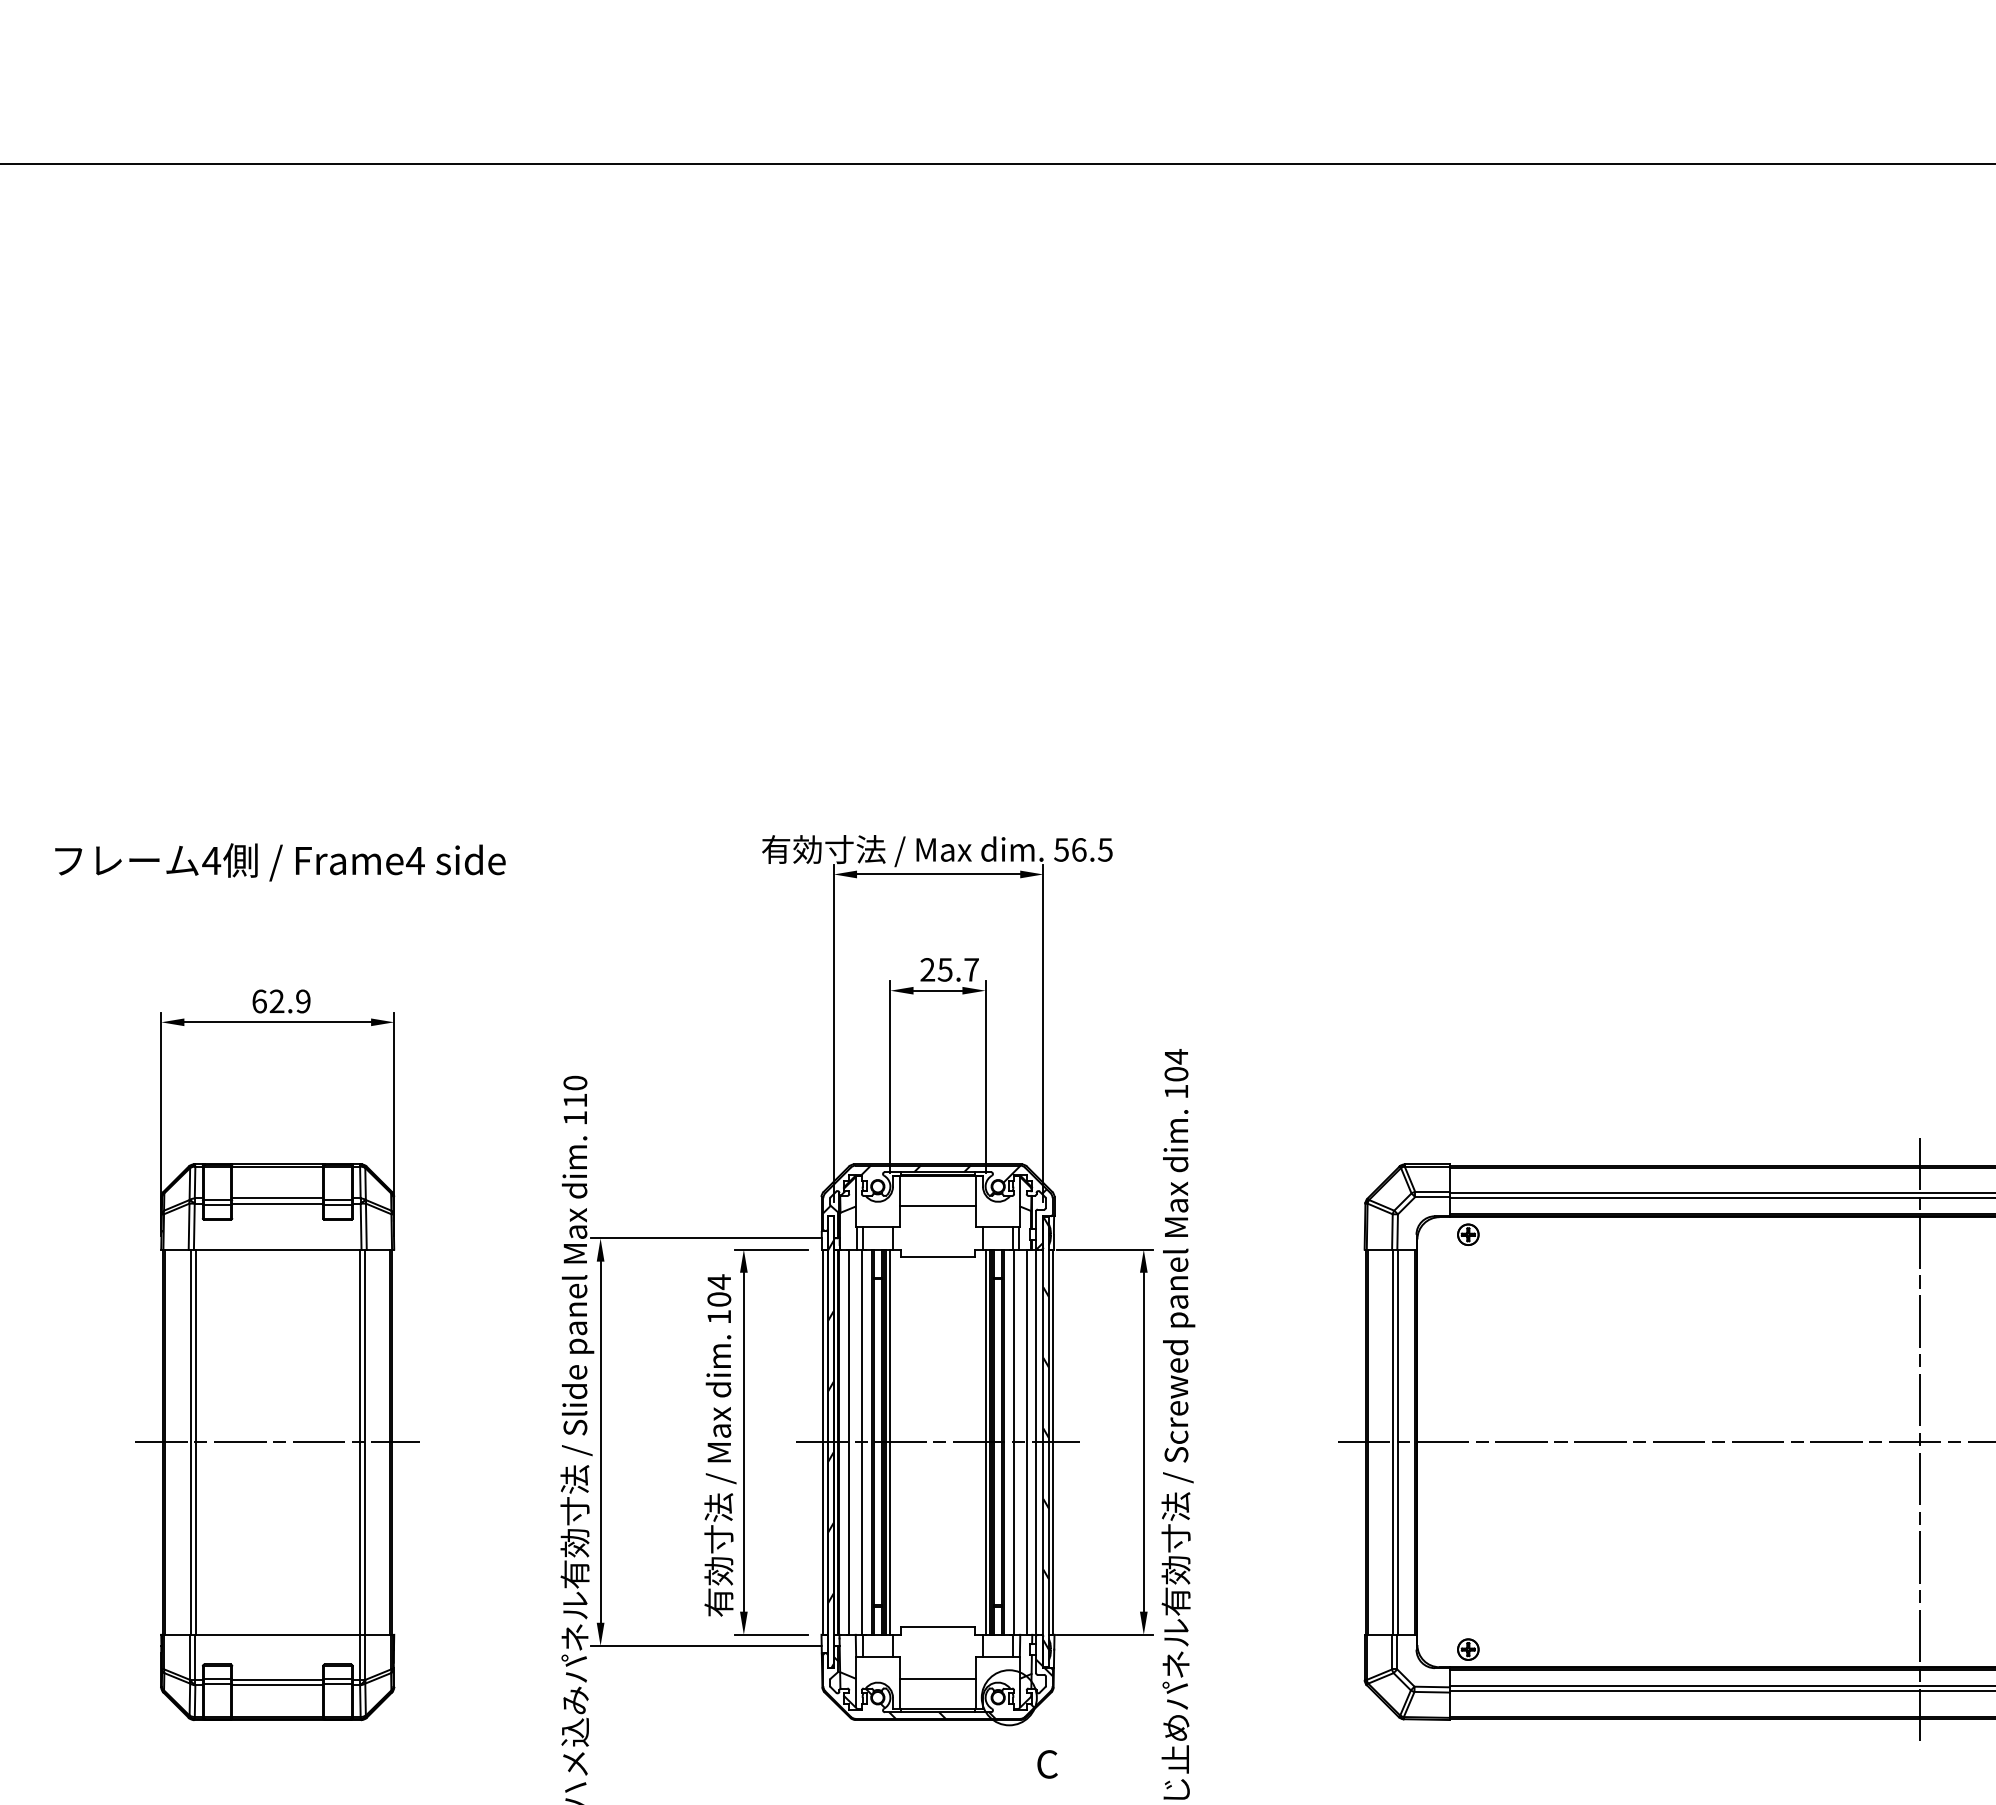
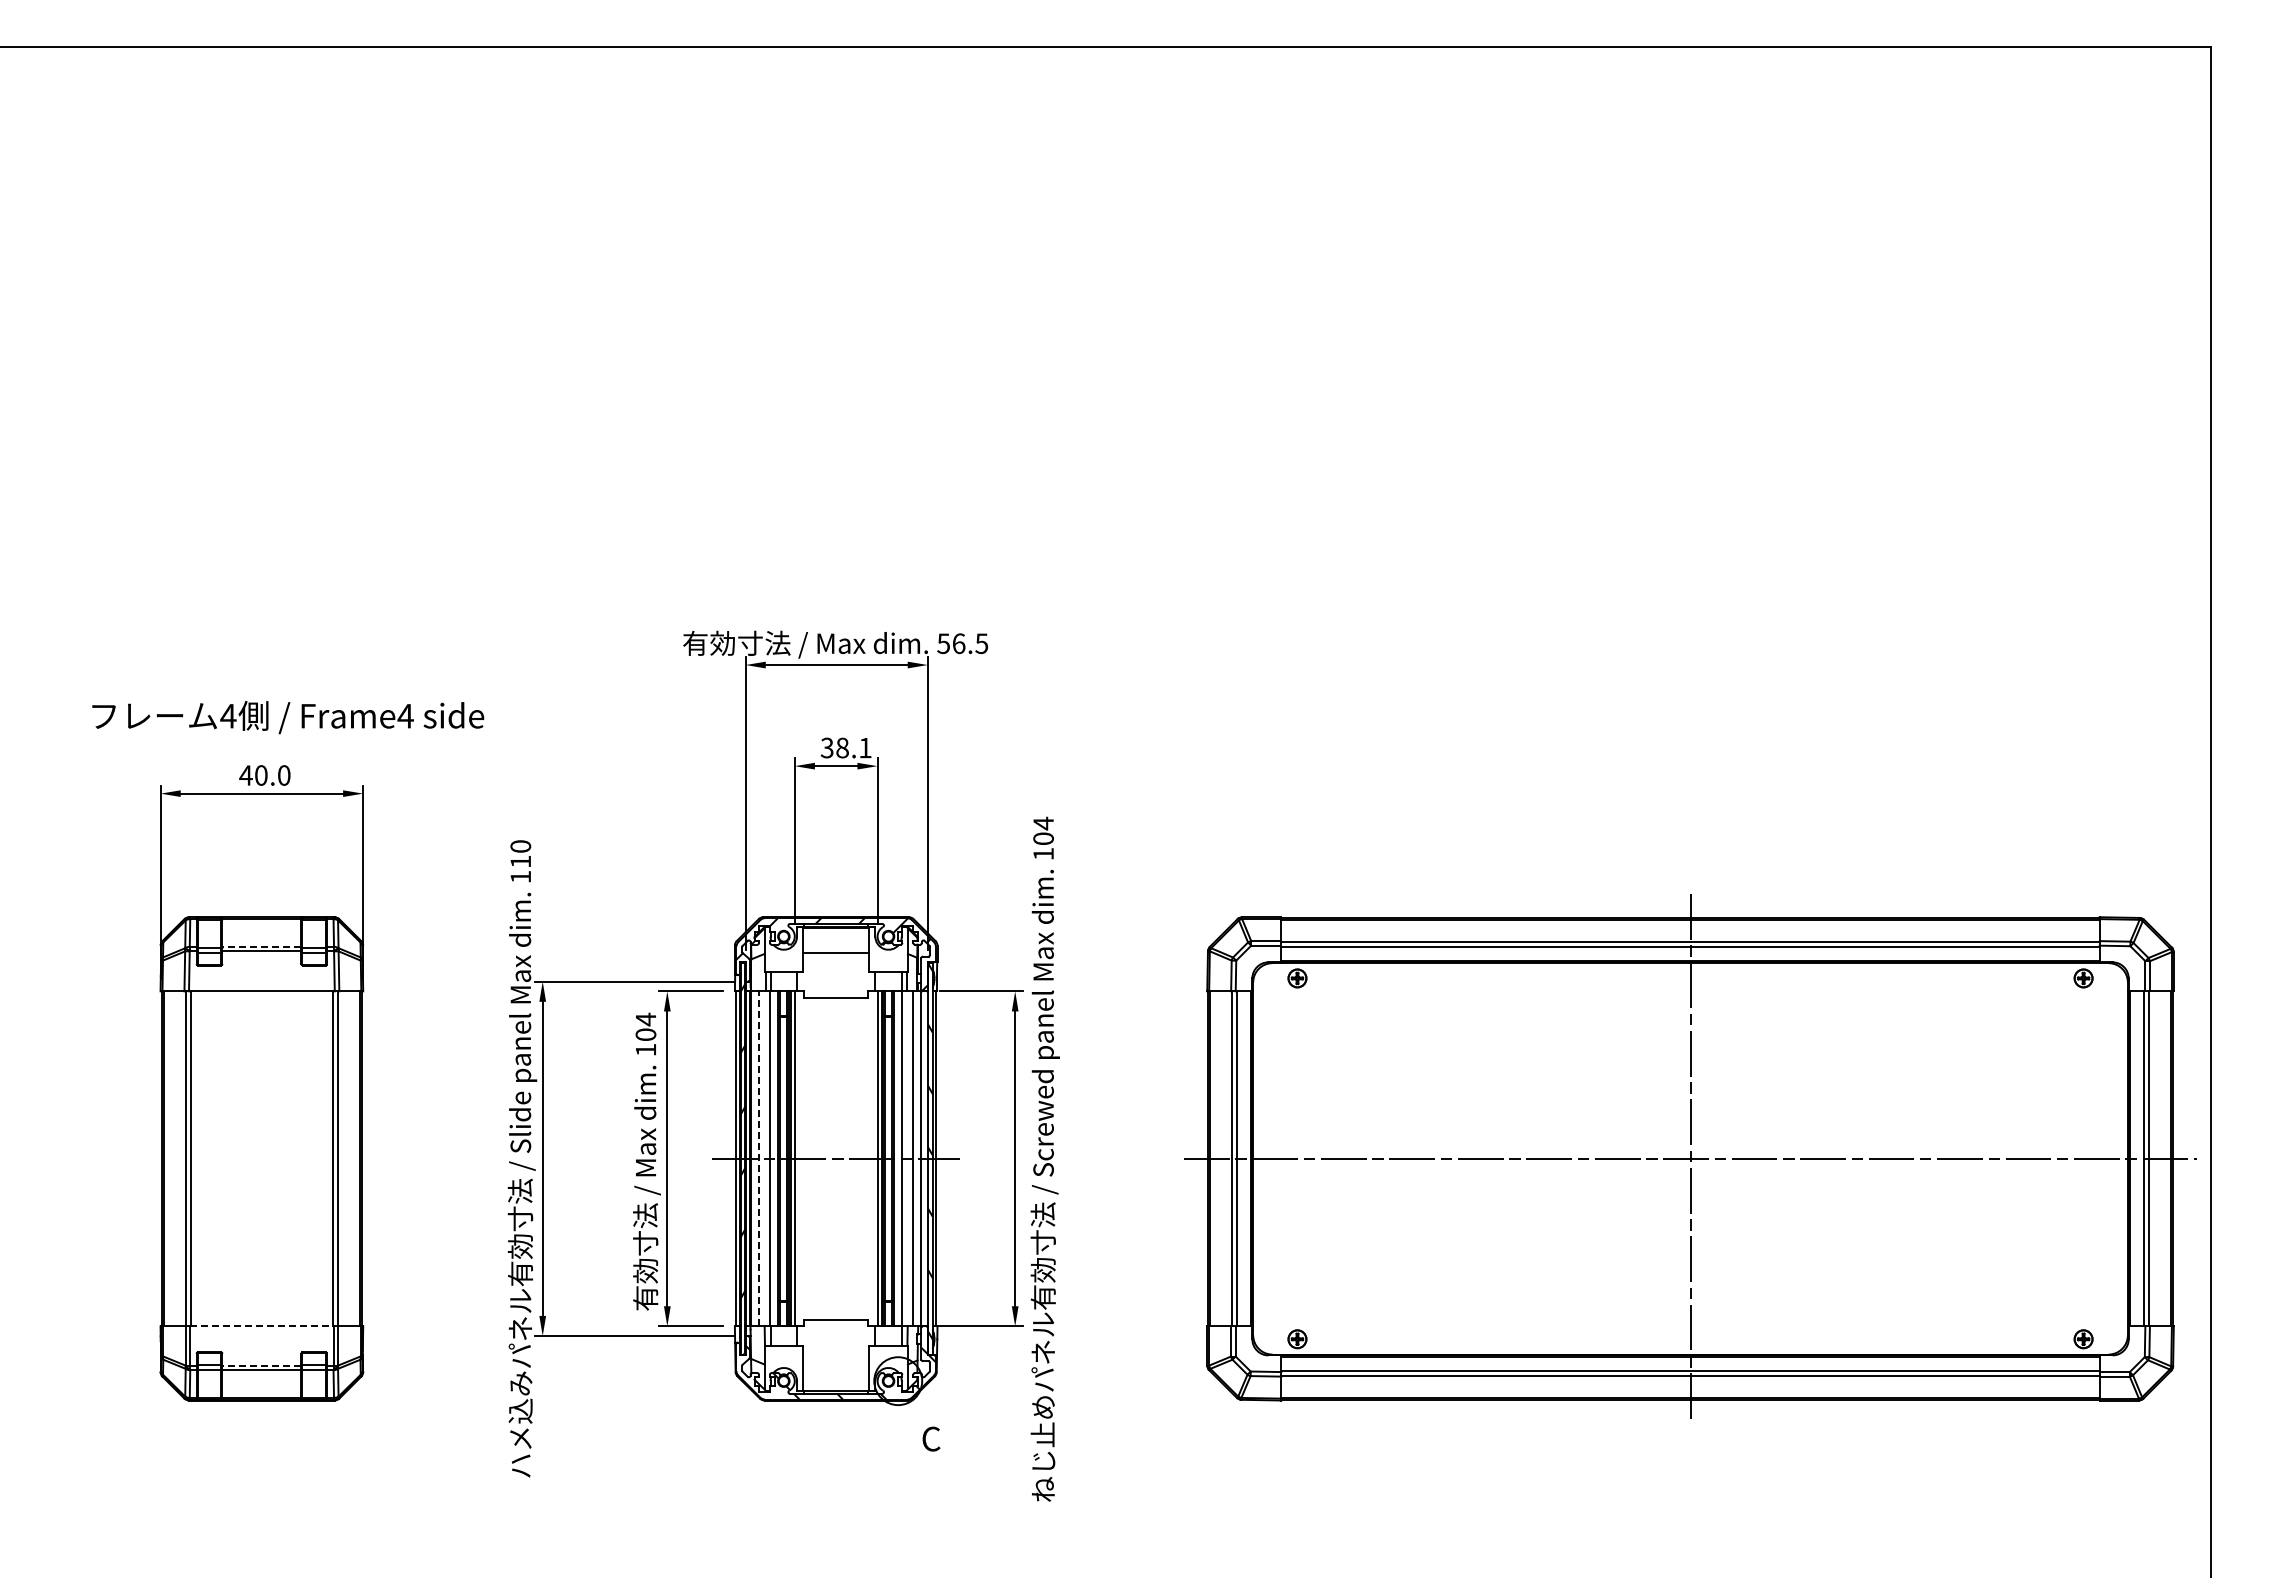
text: (280, 862) -> (288, 717), moved
text: (948, 969) -> (845, 747), 25.7 -> 38.1
text: (280, 1001) -> (264, 775), 62.9 -> 40.0
line: (277, 1198) -> (261, 946), solid -> dashed
line: (277, 1441) -> (261, 1158), removed
line: (849, 1441) -> (759, 1158), solid -> dashed
line: (277, 1634) -> (261, 1326), solid -> dashed
line: (938, 1678) -> (836, 1364), removed
line: (277, 1679) -> (261, 1365), solid -> dashed

